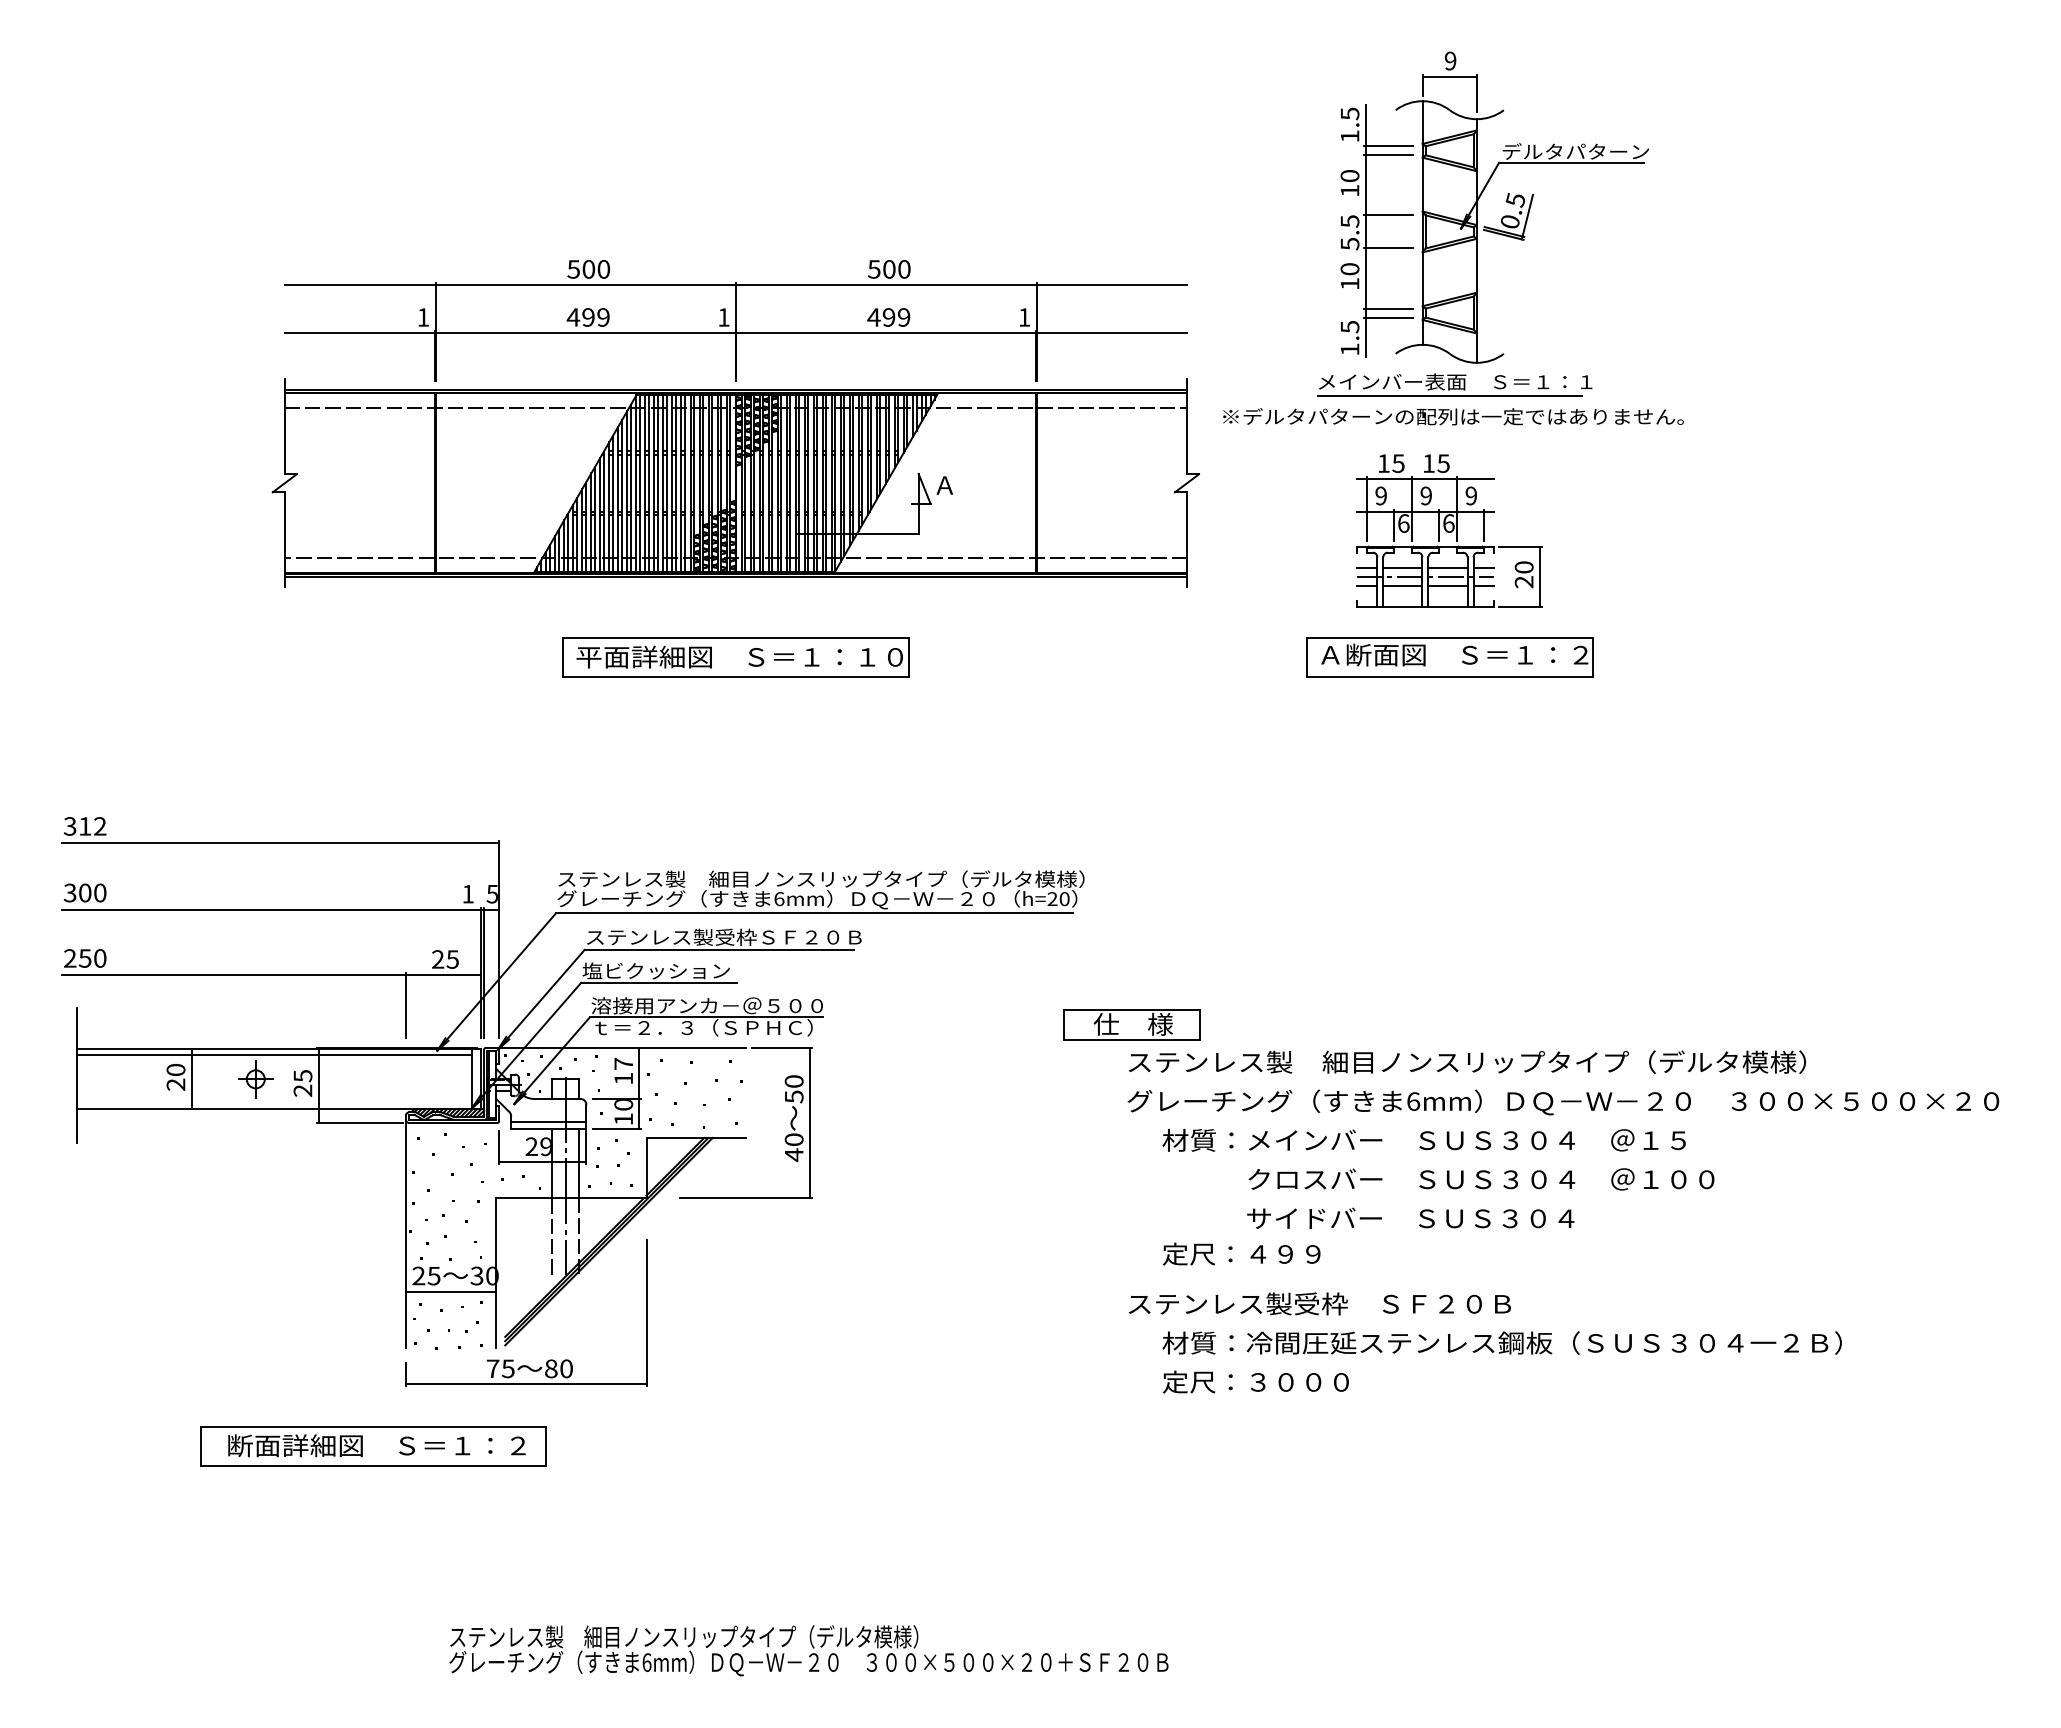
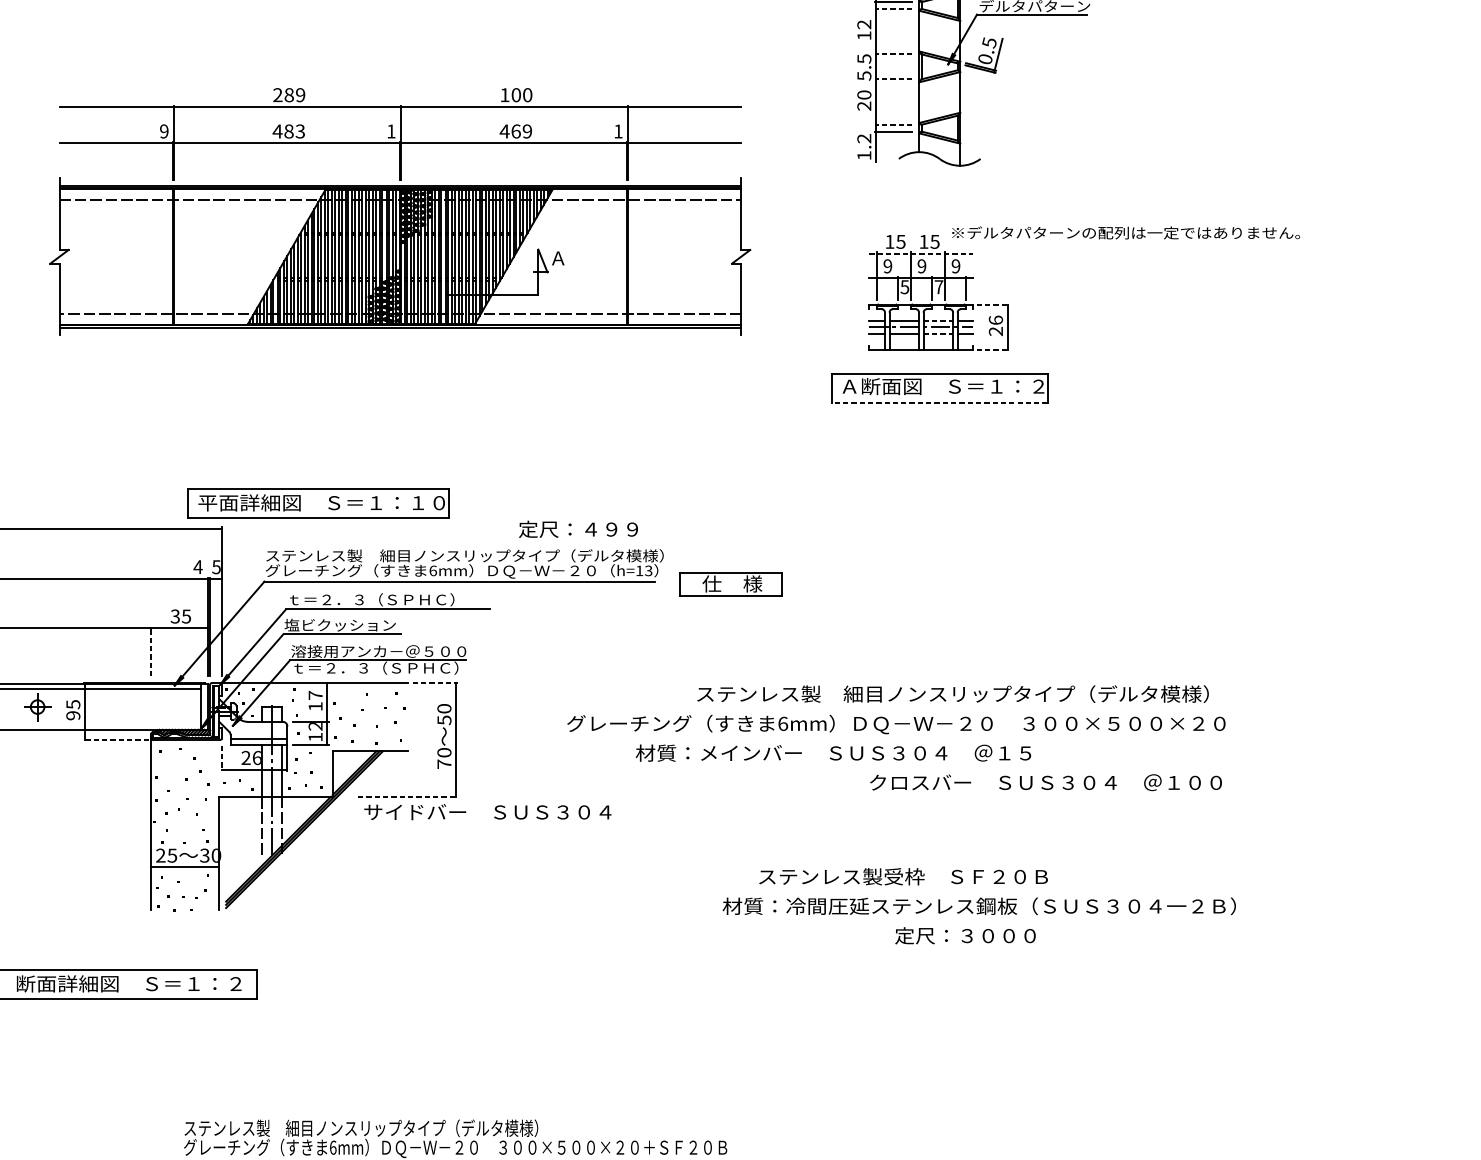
line: (1388, 155) -> (893, 9), solid -> dashed
text: (1349, 176) -> (863, 24), 10 -> 12
line: (1388, 215) -> (893, 54), solid -> dashed
line: (1388, 248) -> (893, 79), solid -> dashed
text: (588, 269) -> (289, 95), 500 -> 289
text: (873, 269) -> (504, 95), 500 -> 100
text: (1349, 284) -> (863, 106), 10 -> 20
line: (1388, 308) -> (893, 124), solid -> dashed
text: (423, 317) -> (164, 131), 1 -> 9
text: (595, 317) -> (294, 131), 499 -> 483
text: (888, 317) -> (515, 131), 499 -> 469
text: (1349, 326) -> (863, 138), 1.5 -> 1.2
part: (1454, 384) -> (943, 182), removed
text: (1453, 416) -> (1126, 232), moved
line: (1425, 479) -> (921, 253), solid -> dashed
text: (1403, 523) -> (904, 287), 6 -> 5
text: (1448, 523) -> (938, 287), 6 -> 7
line: (1520, 546) -> (993, 304), solid -> dashed
line: (1447, 567) -> (937, 320), solid -> dashed
text: (1523, 567) -> (995, 320), 20 -> 26
line: (1447, 585) -> (937, 333), solid -> dashed
line: (1520, 606) -> (993, 349), solid -> dashed
part: (735, 657) -> (318, 503), moved
line: (1449, 677) -> (939, 403), solid -> dashed
text: (467, 894) -> (197, 567), 1 -> 4
text: (1058, 898) -> (644, 570), h=20 -> h=13
text: (724, 936) -> (391, 599), ステンレス製受枠ＳＦ２０Ｂ -> ｔ＝２．３（ＳＰＨＣ）
text: (437, 959) -> (174, 616), 25 -> 35
line: (406, 1005) -> (151, 651), solid -> dashed
part: (1131, 1024) -> (730, 584), moved
line: (781, 1047) -> (434, 683), solid -> dashed
text: (303, 1090) -> (73, 715), 25 -> 95
text: (1563, 1102) -> (896, 724), moved
text: (623, 1105) -> (315, 726), 10 -> 12
line: (359, 1122) -> (116, 739), solid -> dashed
text: (1423, 1139) -> (832, 752), moved
text: (545, 1146) -> (256, 757), 29 -> 26
line: (499, 1147) -> (221, 758), solid -> dashed
text: (794, 1155) -> (444, 764), 40 -> 70
text: (1481, 1179) -> (1046, 782), moved
line: (745, 1198) -> (407, 797), solid -> dashed
text: (1410, 1217) -> (487, 811), moved
text: (1241, 1253) -> (578, 528), moved
text: (1319, 1303) -> (903, 876), moved
part: (513, 1359) -> (232, 918), removed
text: (1255, 1381) -> (965, 935), moved

